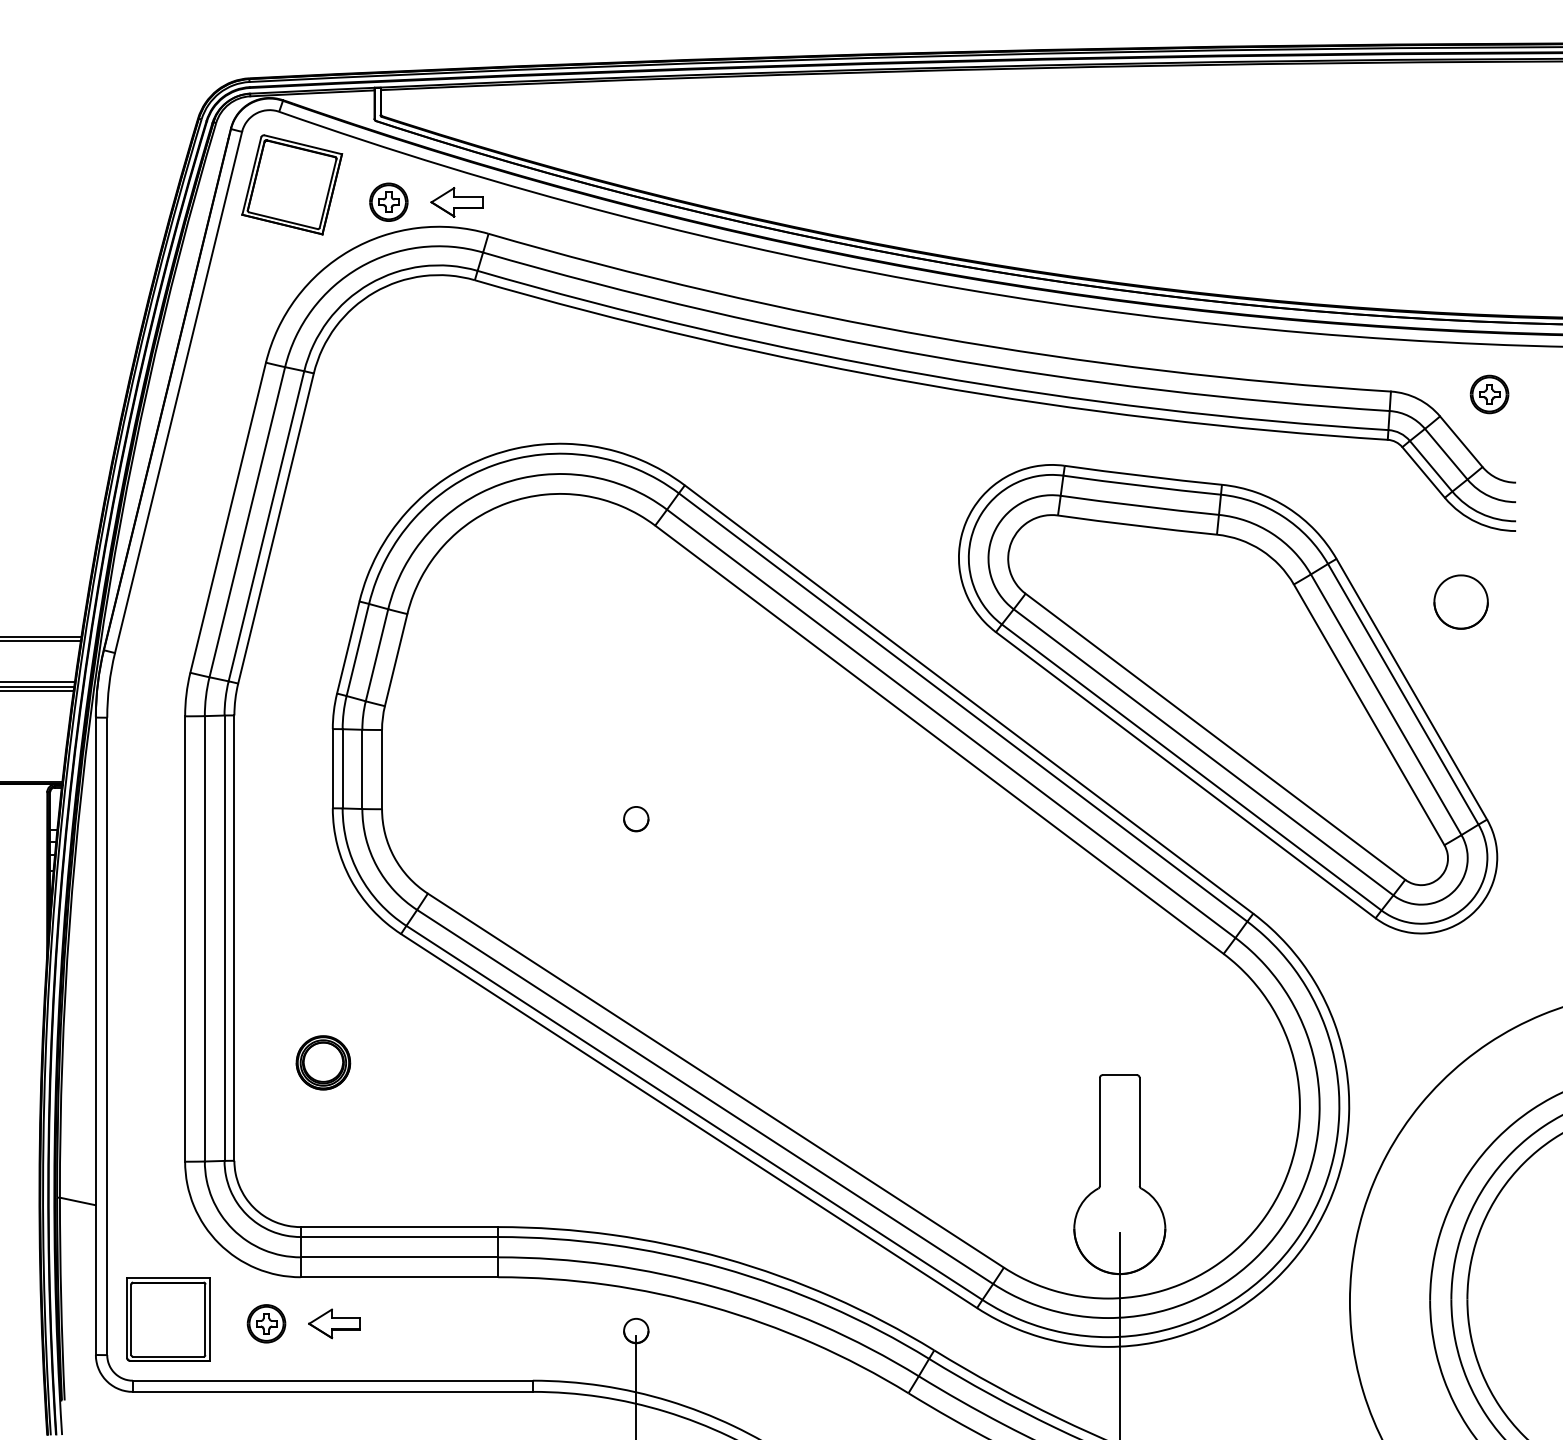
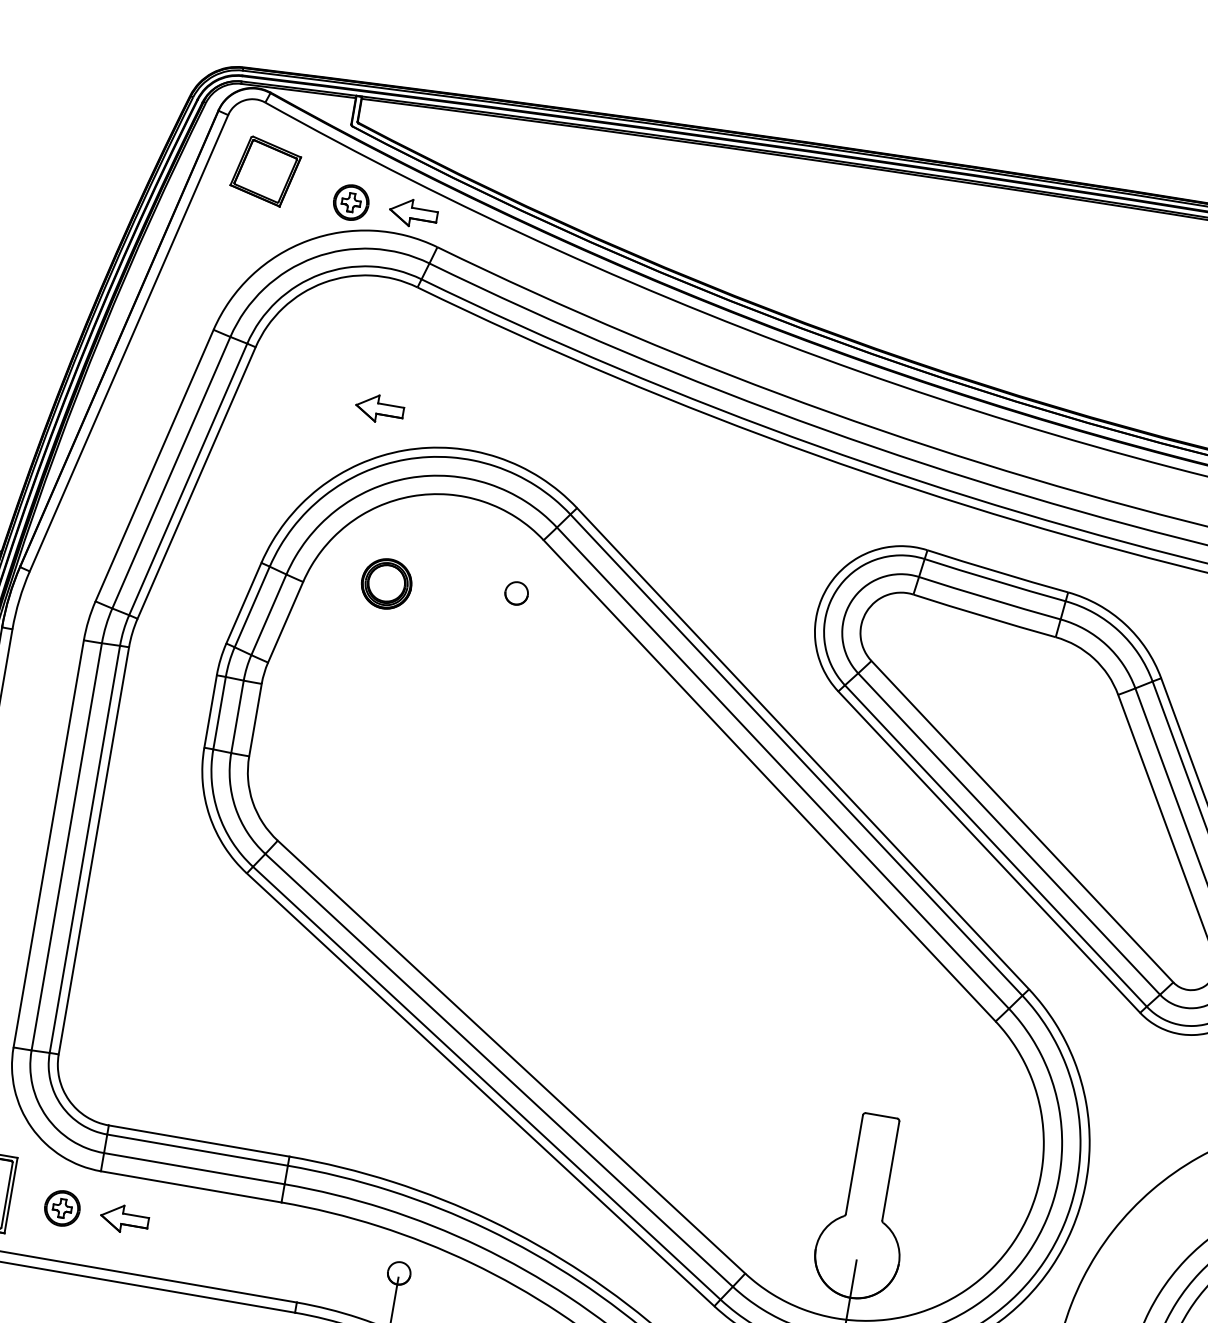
part: (292, 184) -> (265, 171), size x0.7
part: (456, 416) -> (379, 409), added
part: (636, 819) -> (516, 593), moved
part: (323, 1062) -> (386, 583), moved

